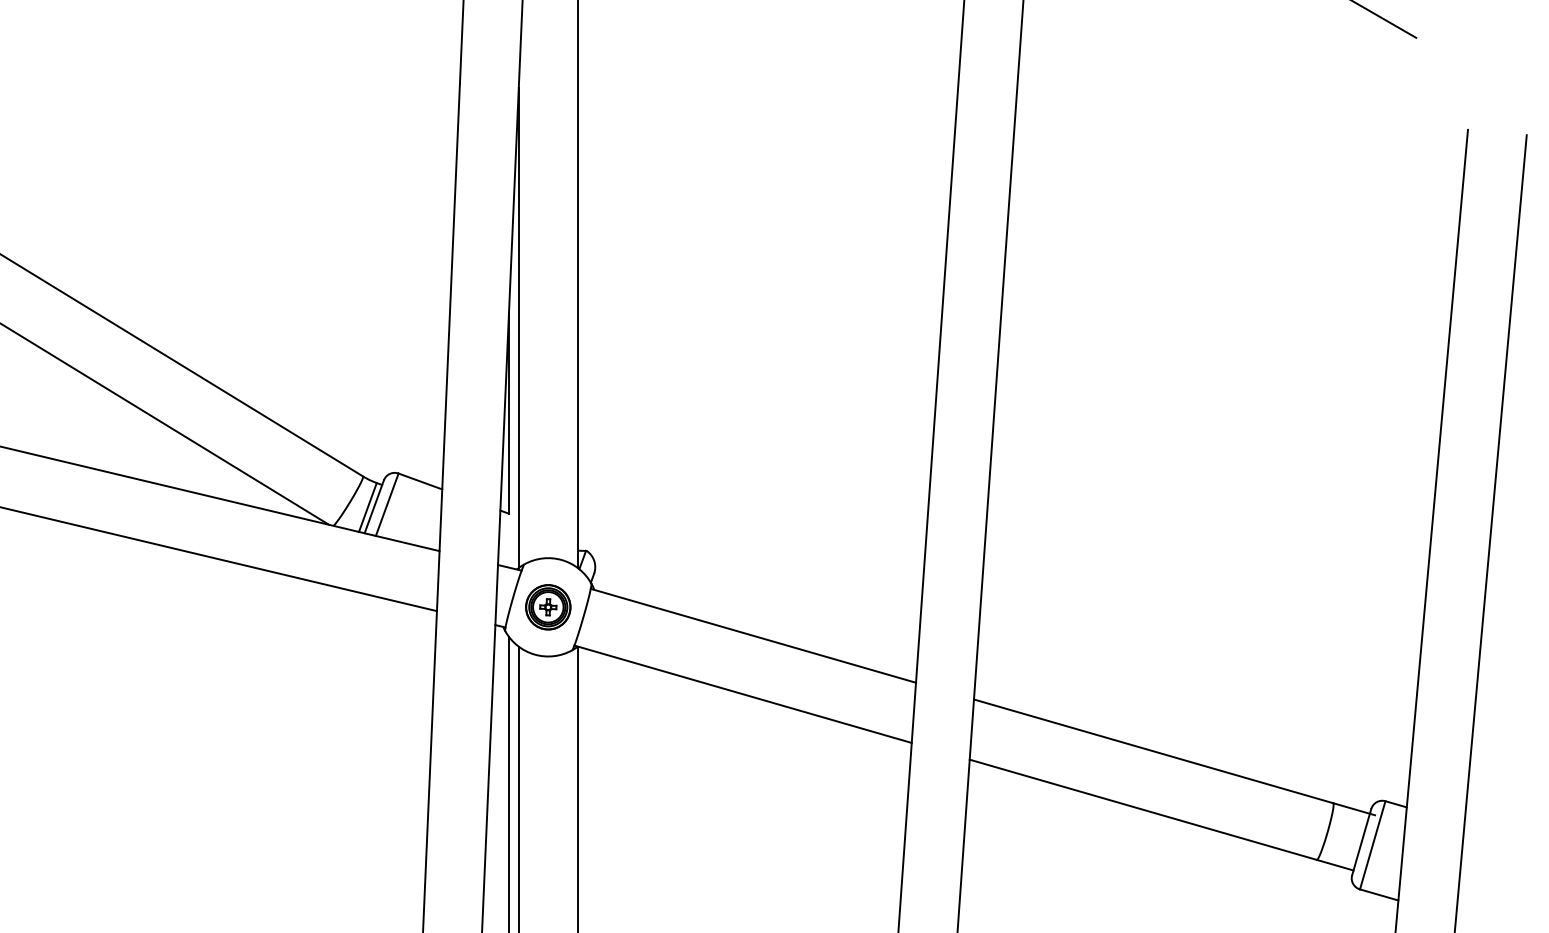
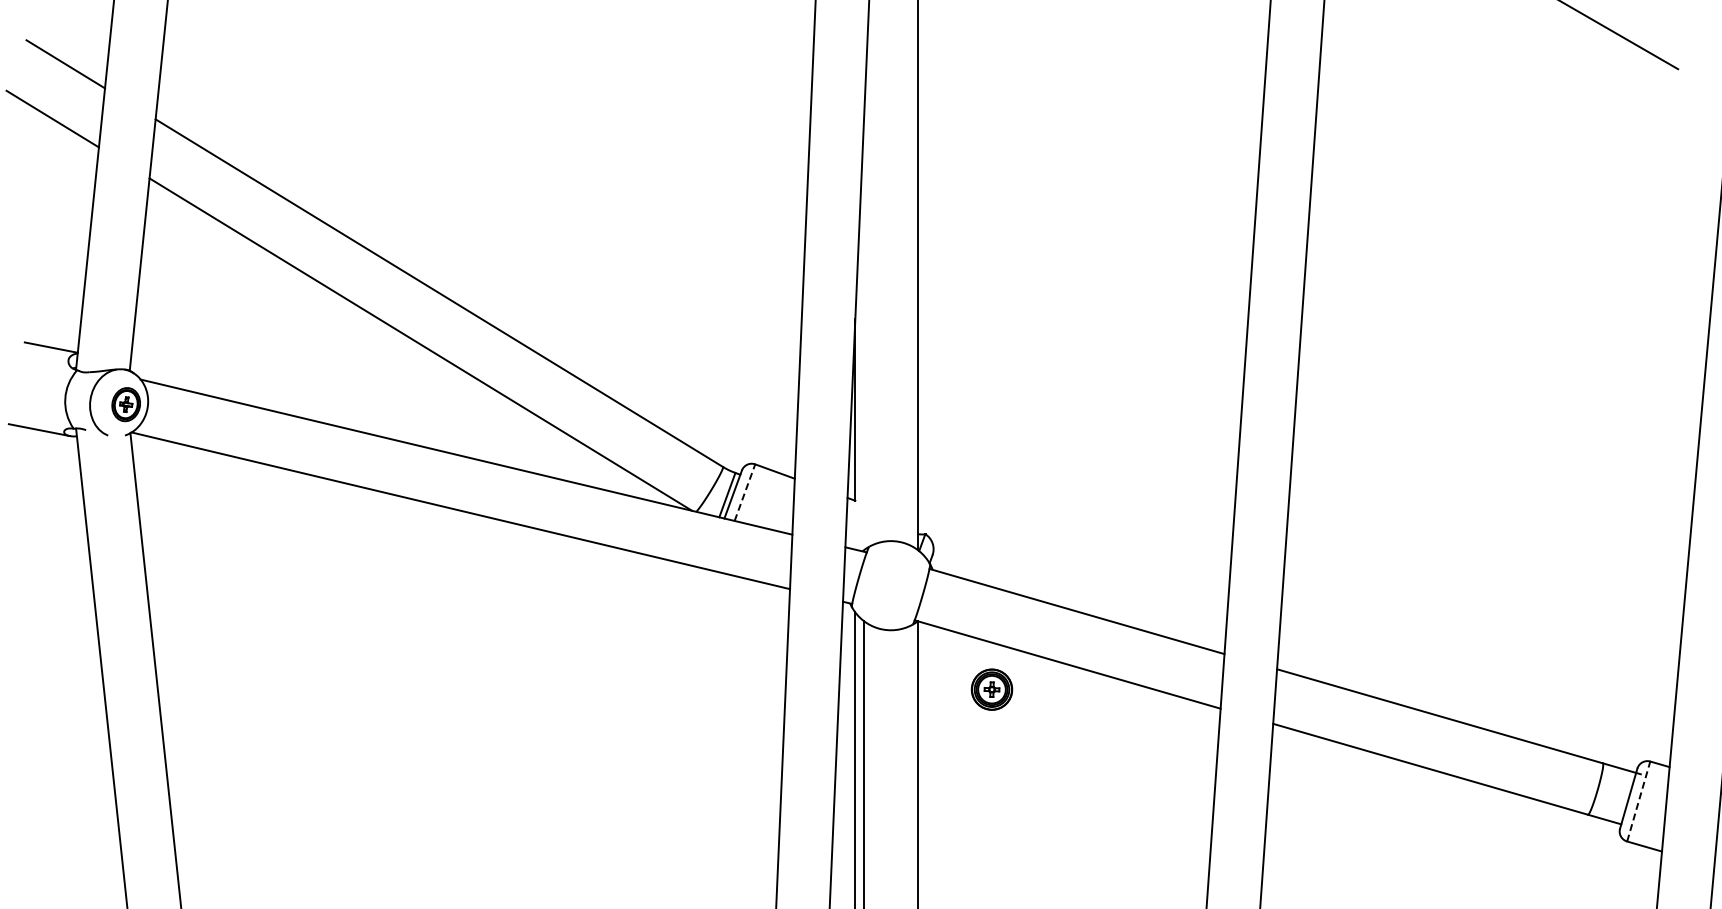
line: (519, 328) -> (864, 332), removed
line: (387, 504) -> (745, 492), solid -> dashed
part: (547, 607) -> (991, 689), moved
line: (1372, 845) -> (1638, 801), solid -> dashed

